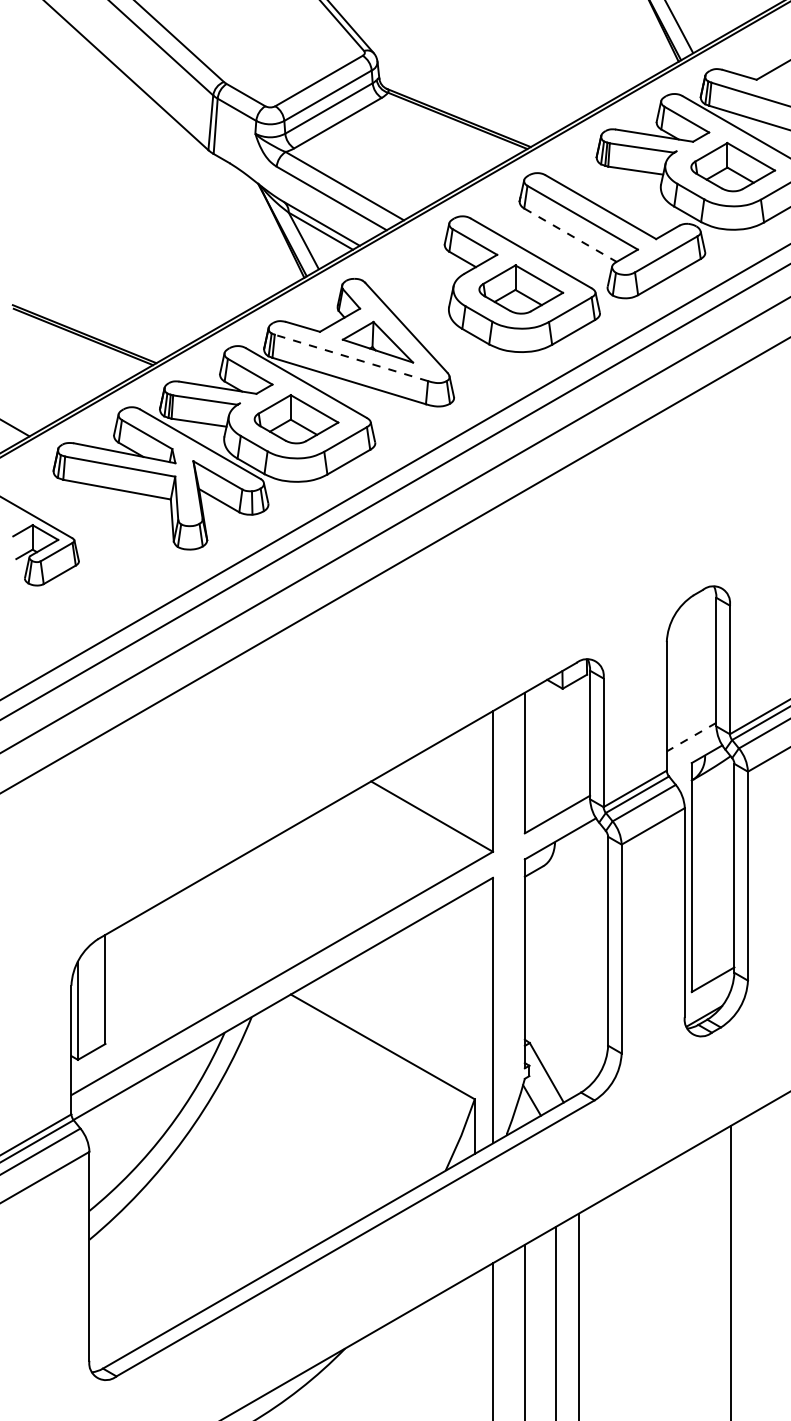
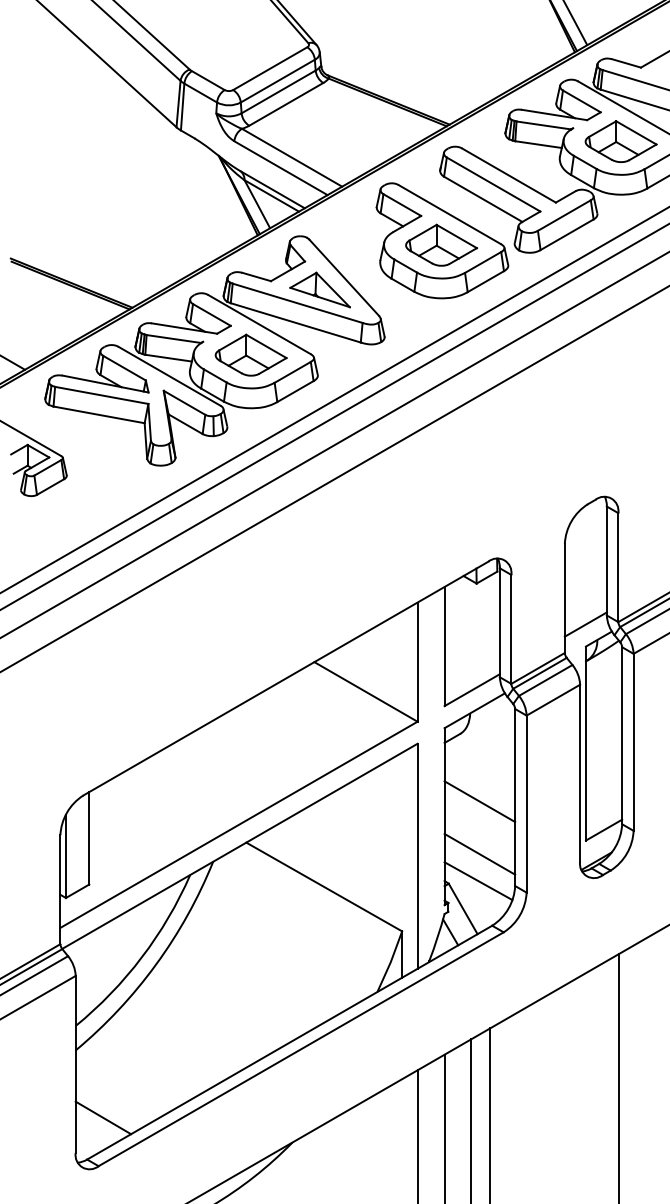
line: (570, 235) -> (483, 199), dashed -> solid
line: (351, 358) -> (297, 303), dashed -> solid
line: (691, 737) -> (585, 624), dashed -> solid
line: (566, 945) -> (479, 801), added
line: (566, 1007) -> (479, 853), added
line: (564, 1040) -> (478, 881), added
line: (122, 1318) -> (103, 1117), added

